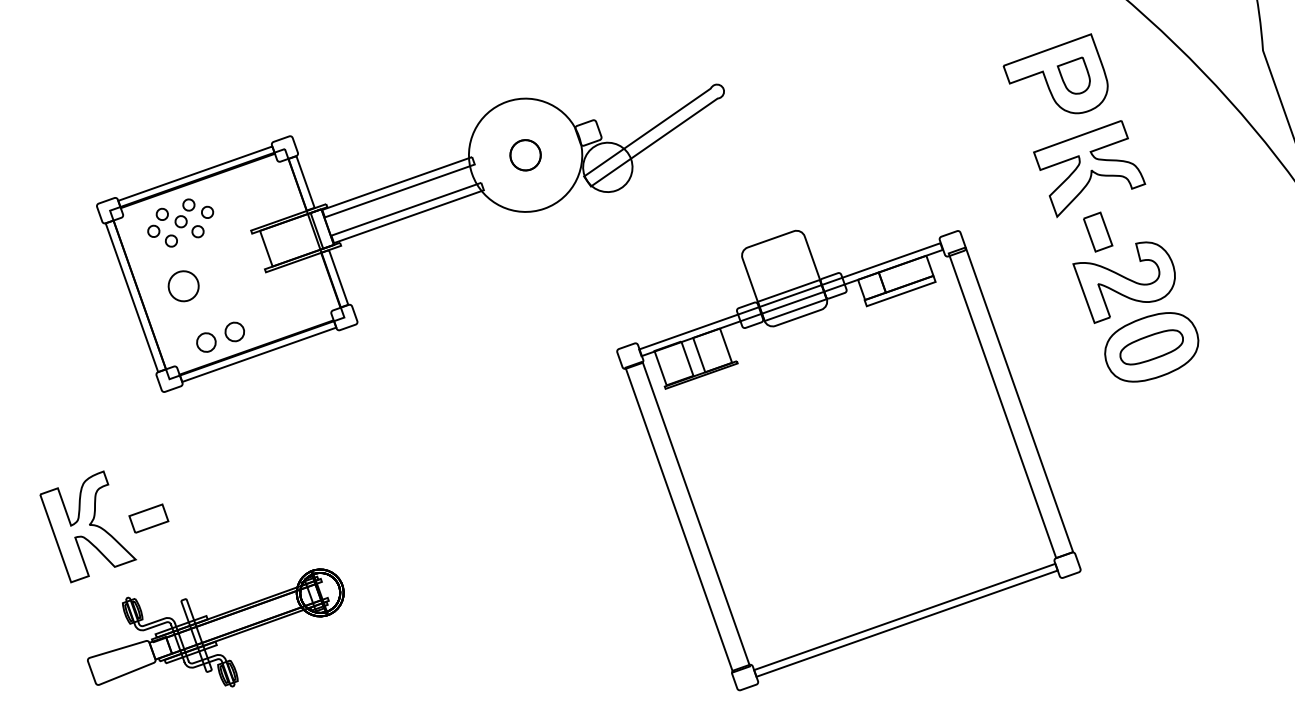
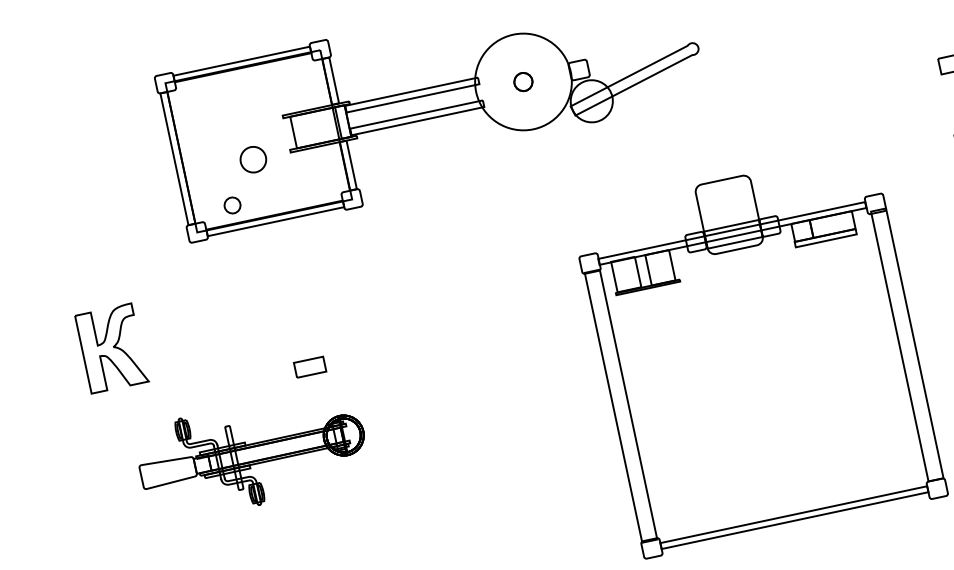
part: (525, 155) -> (523, 82), size x0.7
part: (180, 222) -> (223, 100), removed
part: (183, 286) -> (253, 159), moved
part: (234, 331) -> (257, 199), removed
part: (148, 518) -> (309, 367), moved
part: (215, 627) -> (251, 453), moved

